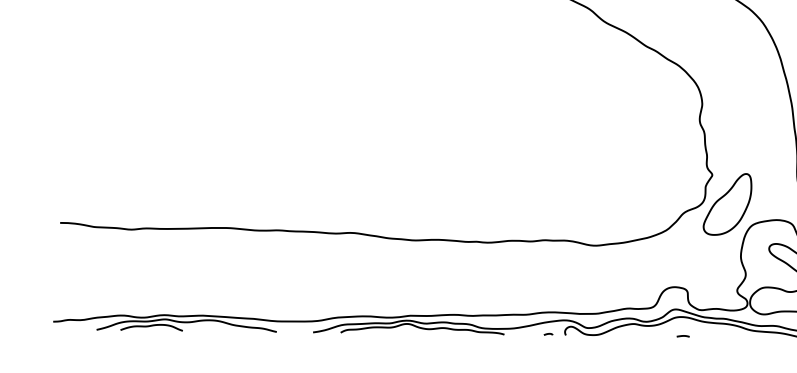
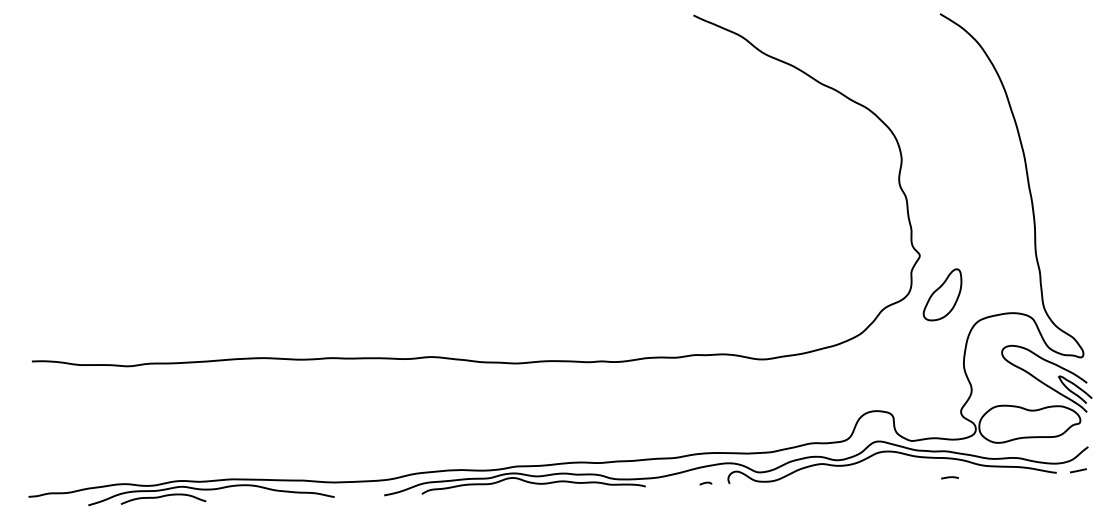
part: (727, 204) -> (942, 294), size x0.6
line: (682, 336) -> (949, 477), moved

